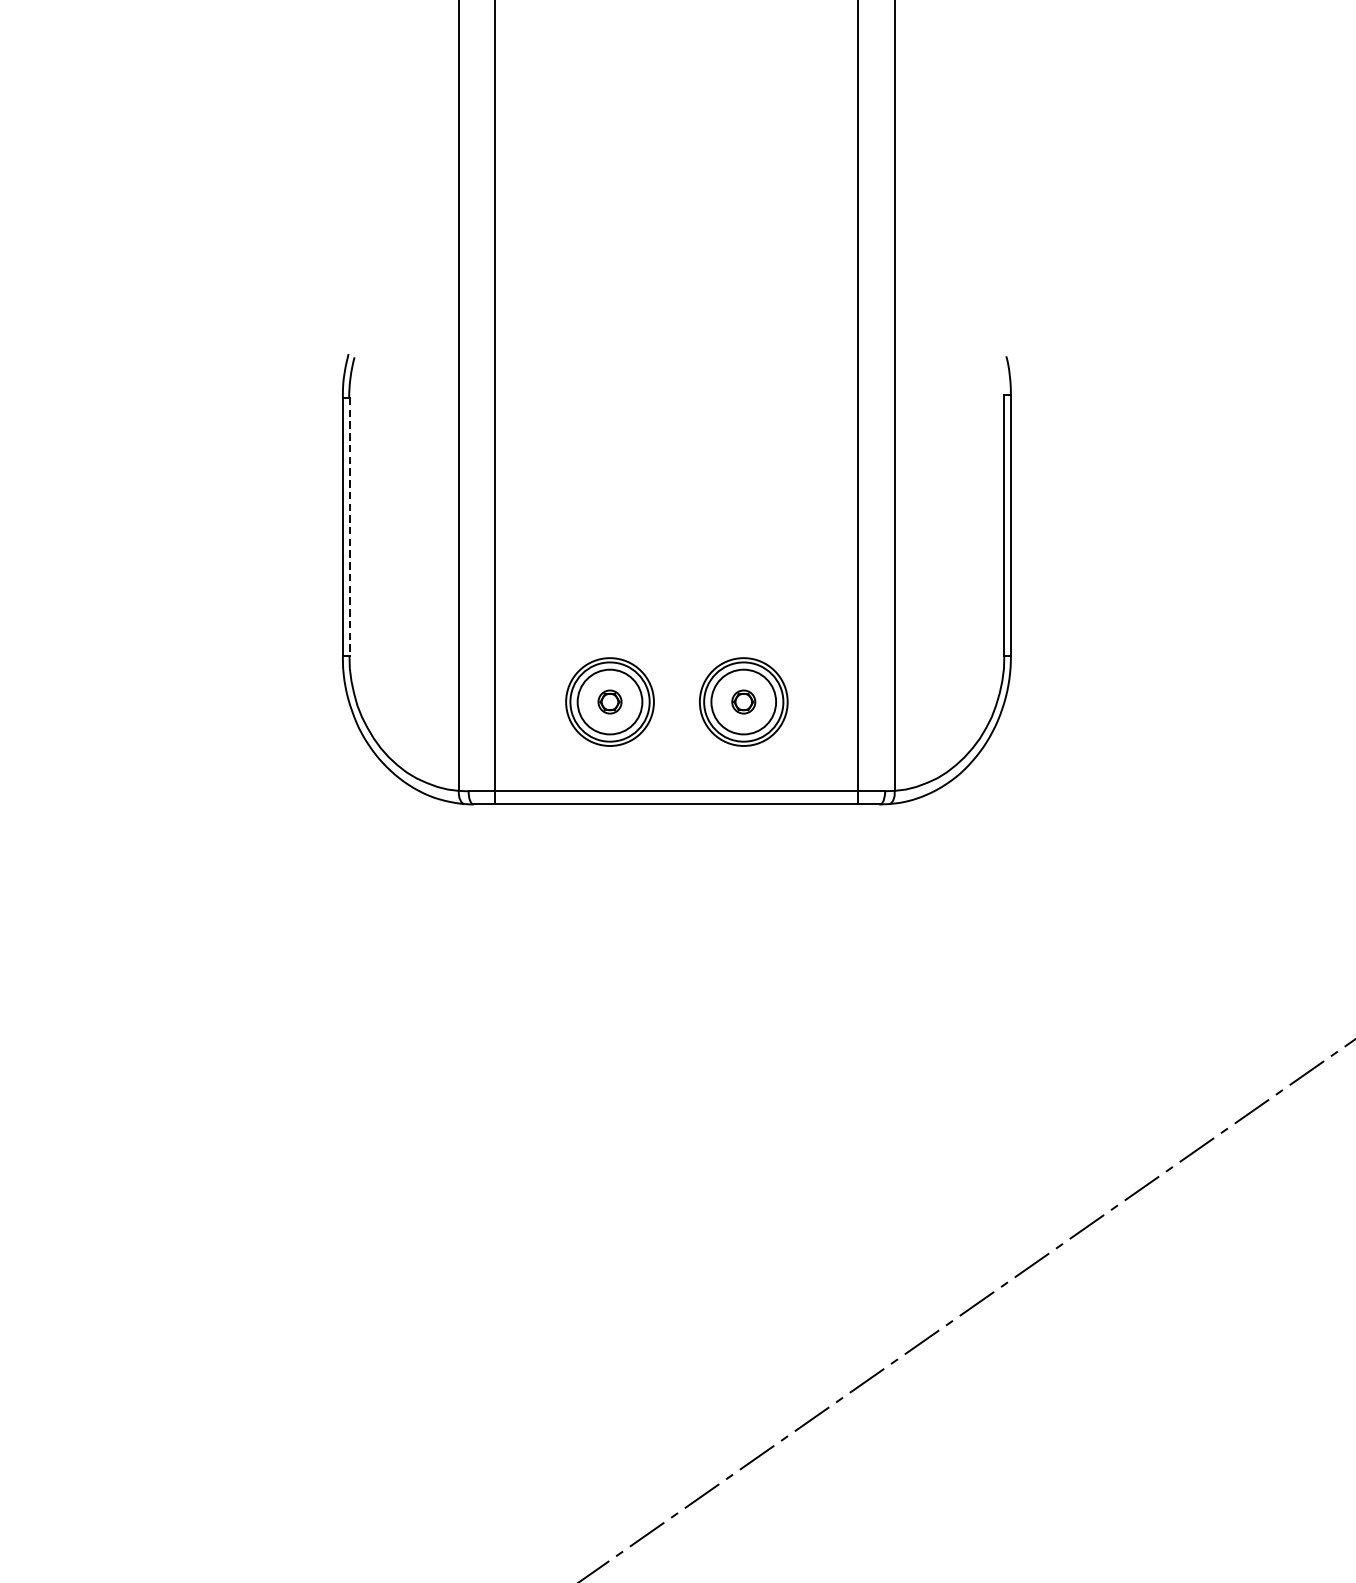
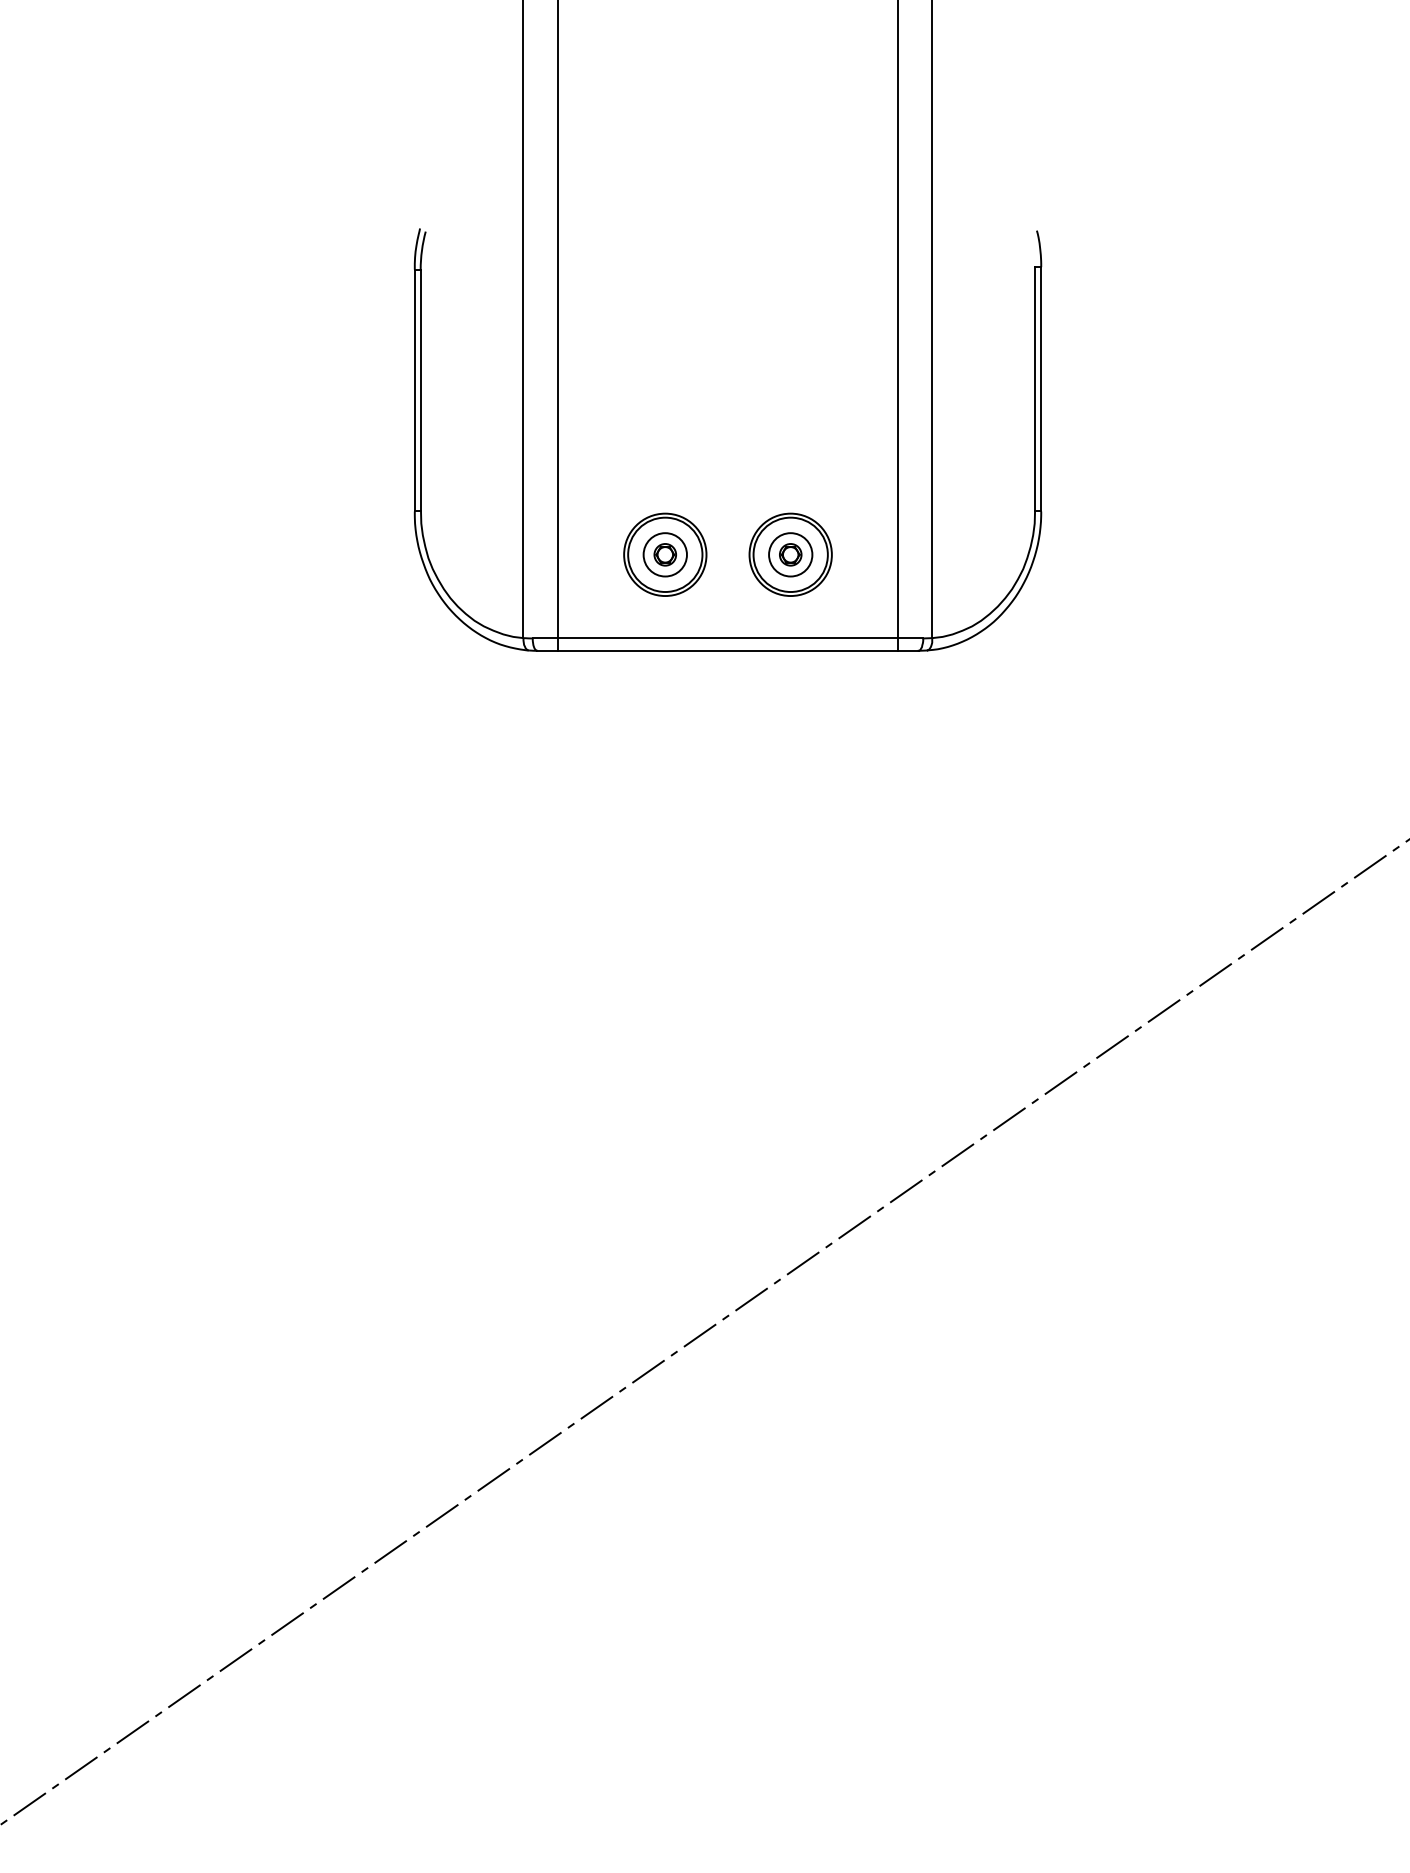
line: (350, 526) -> (421, 390), dashed -> solid
circle: (609, 701) -> (664, 554), size x0.71
circle: (743, 701) -> (790, 554), size x0.71

